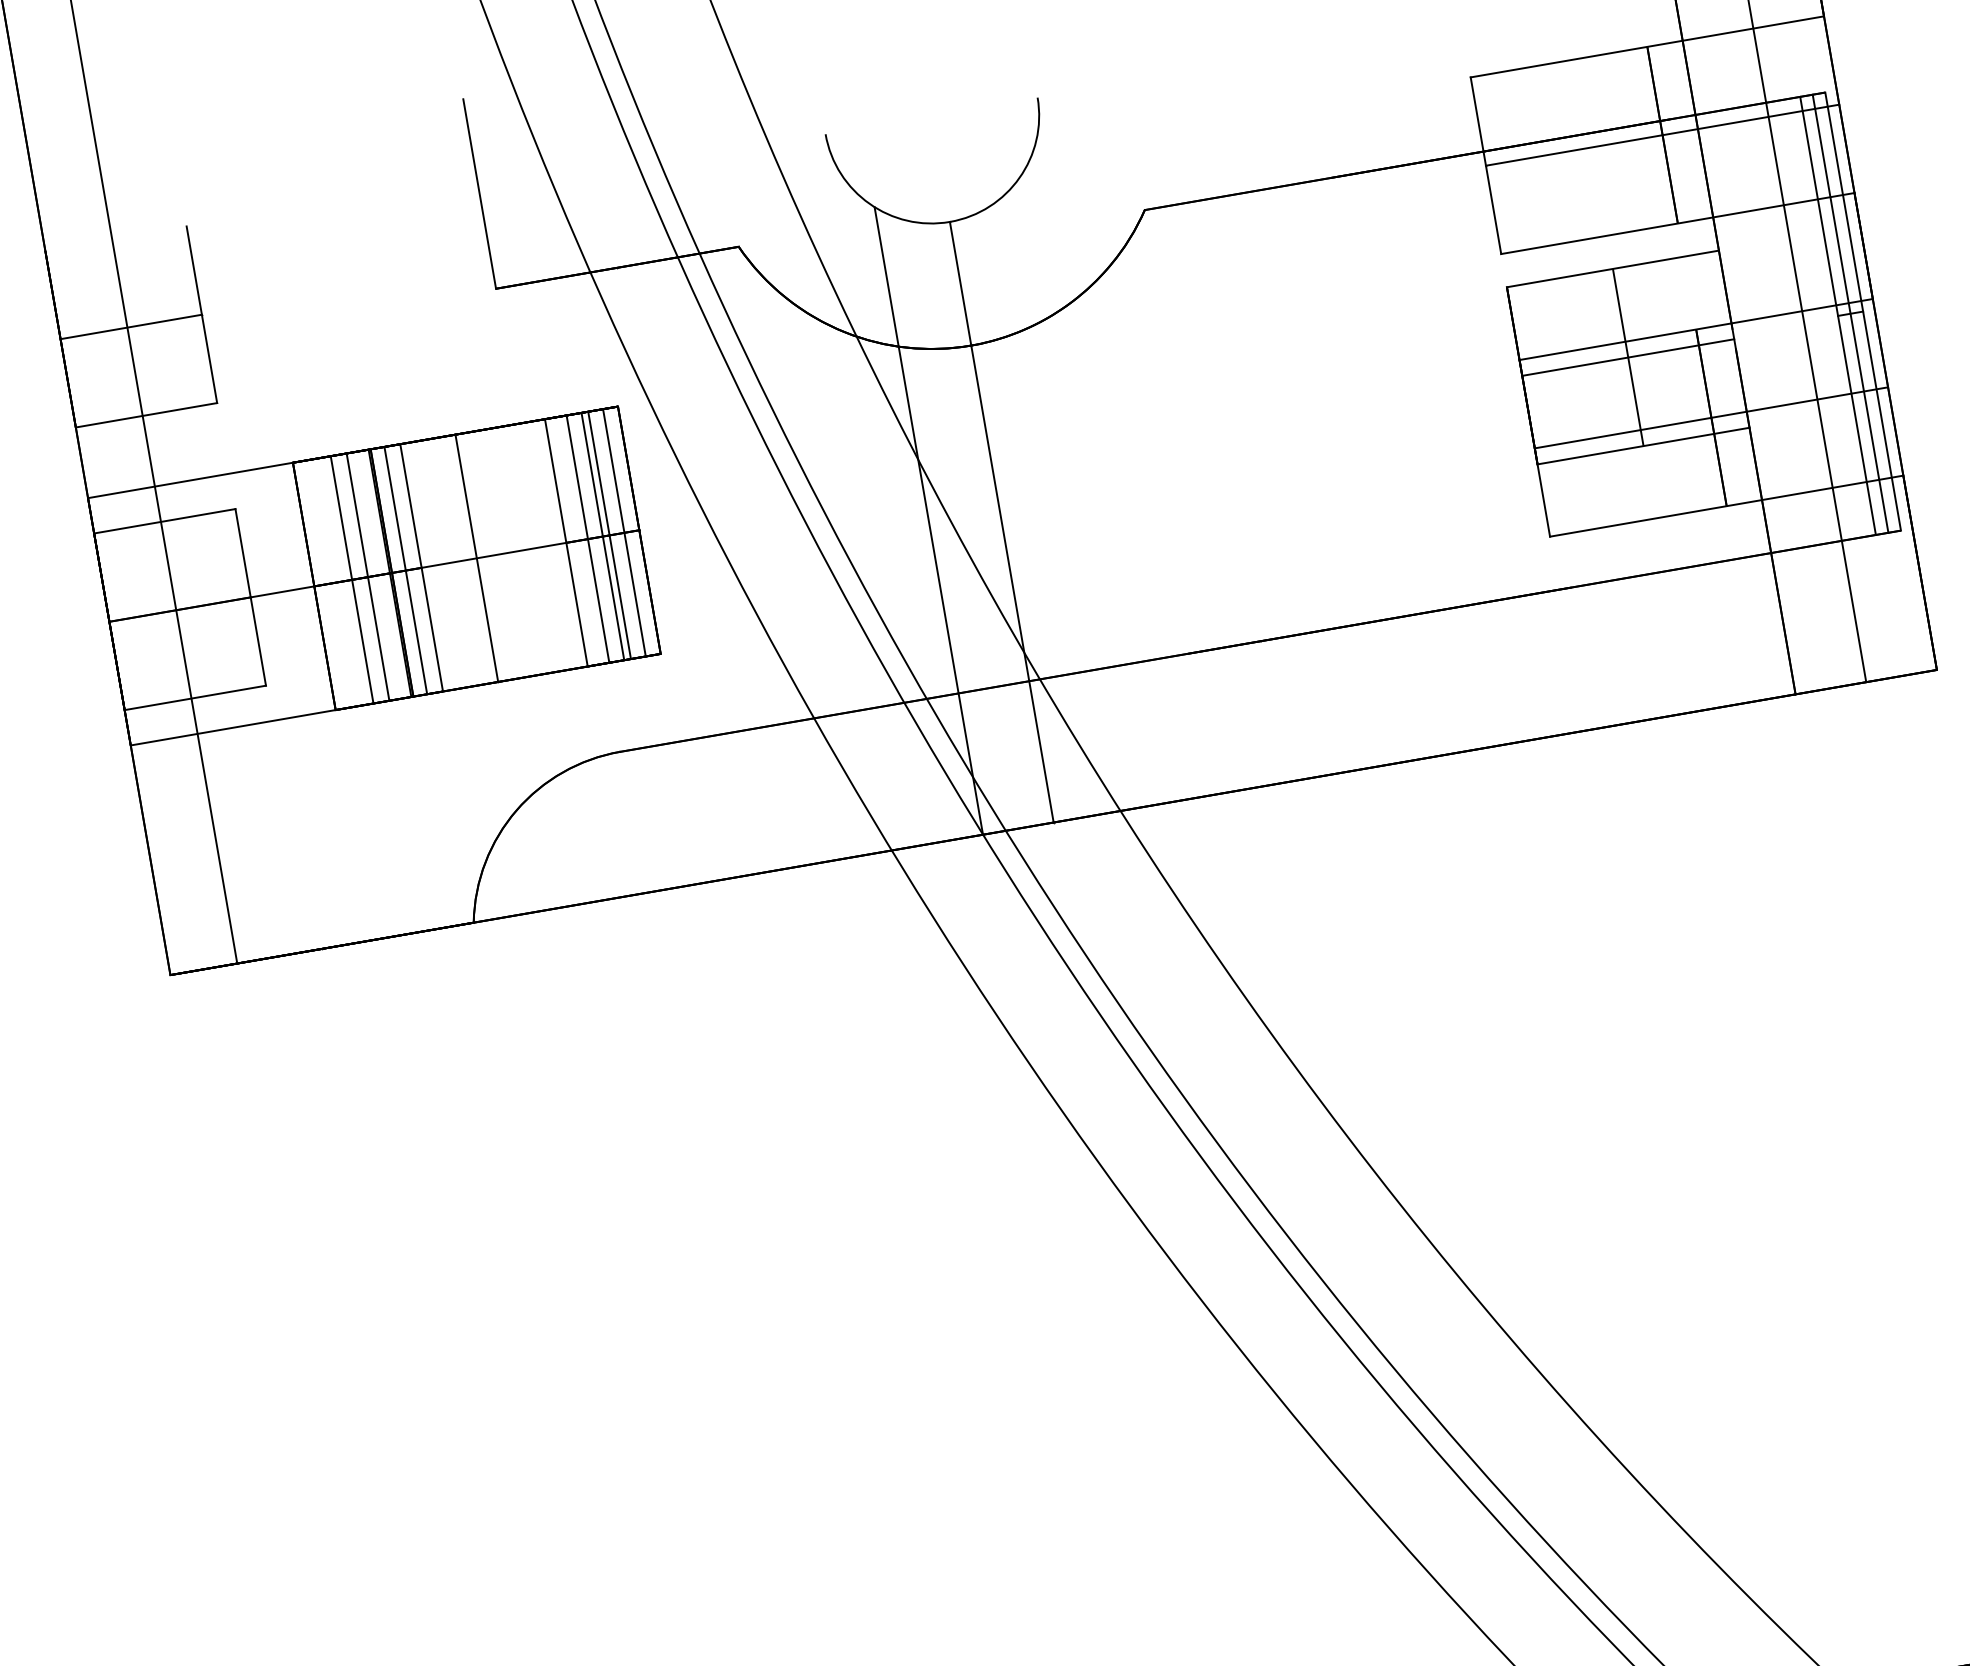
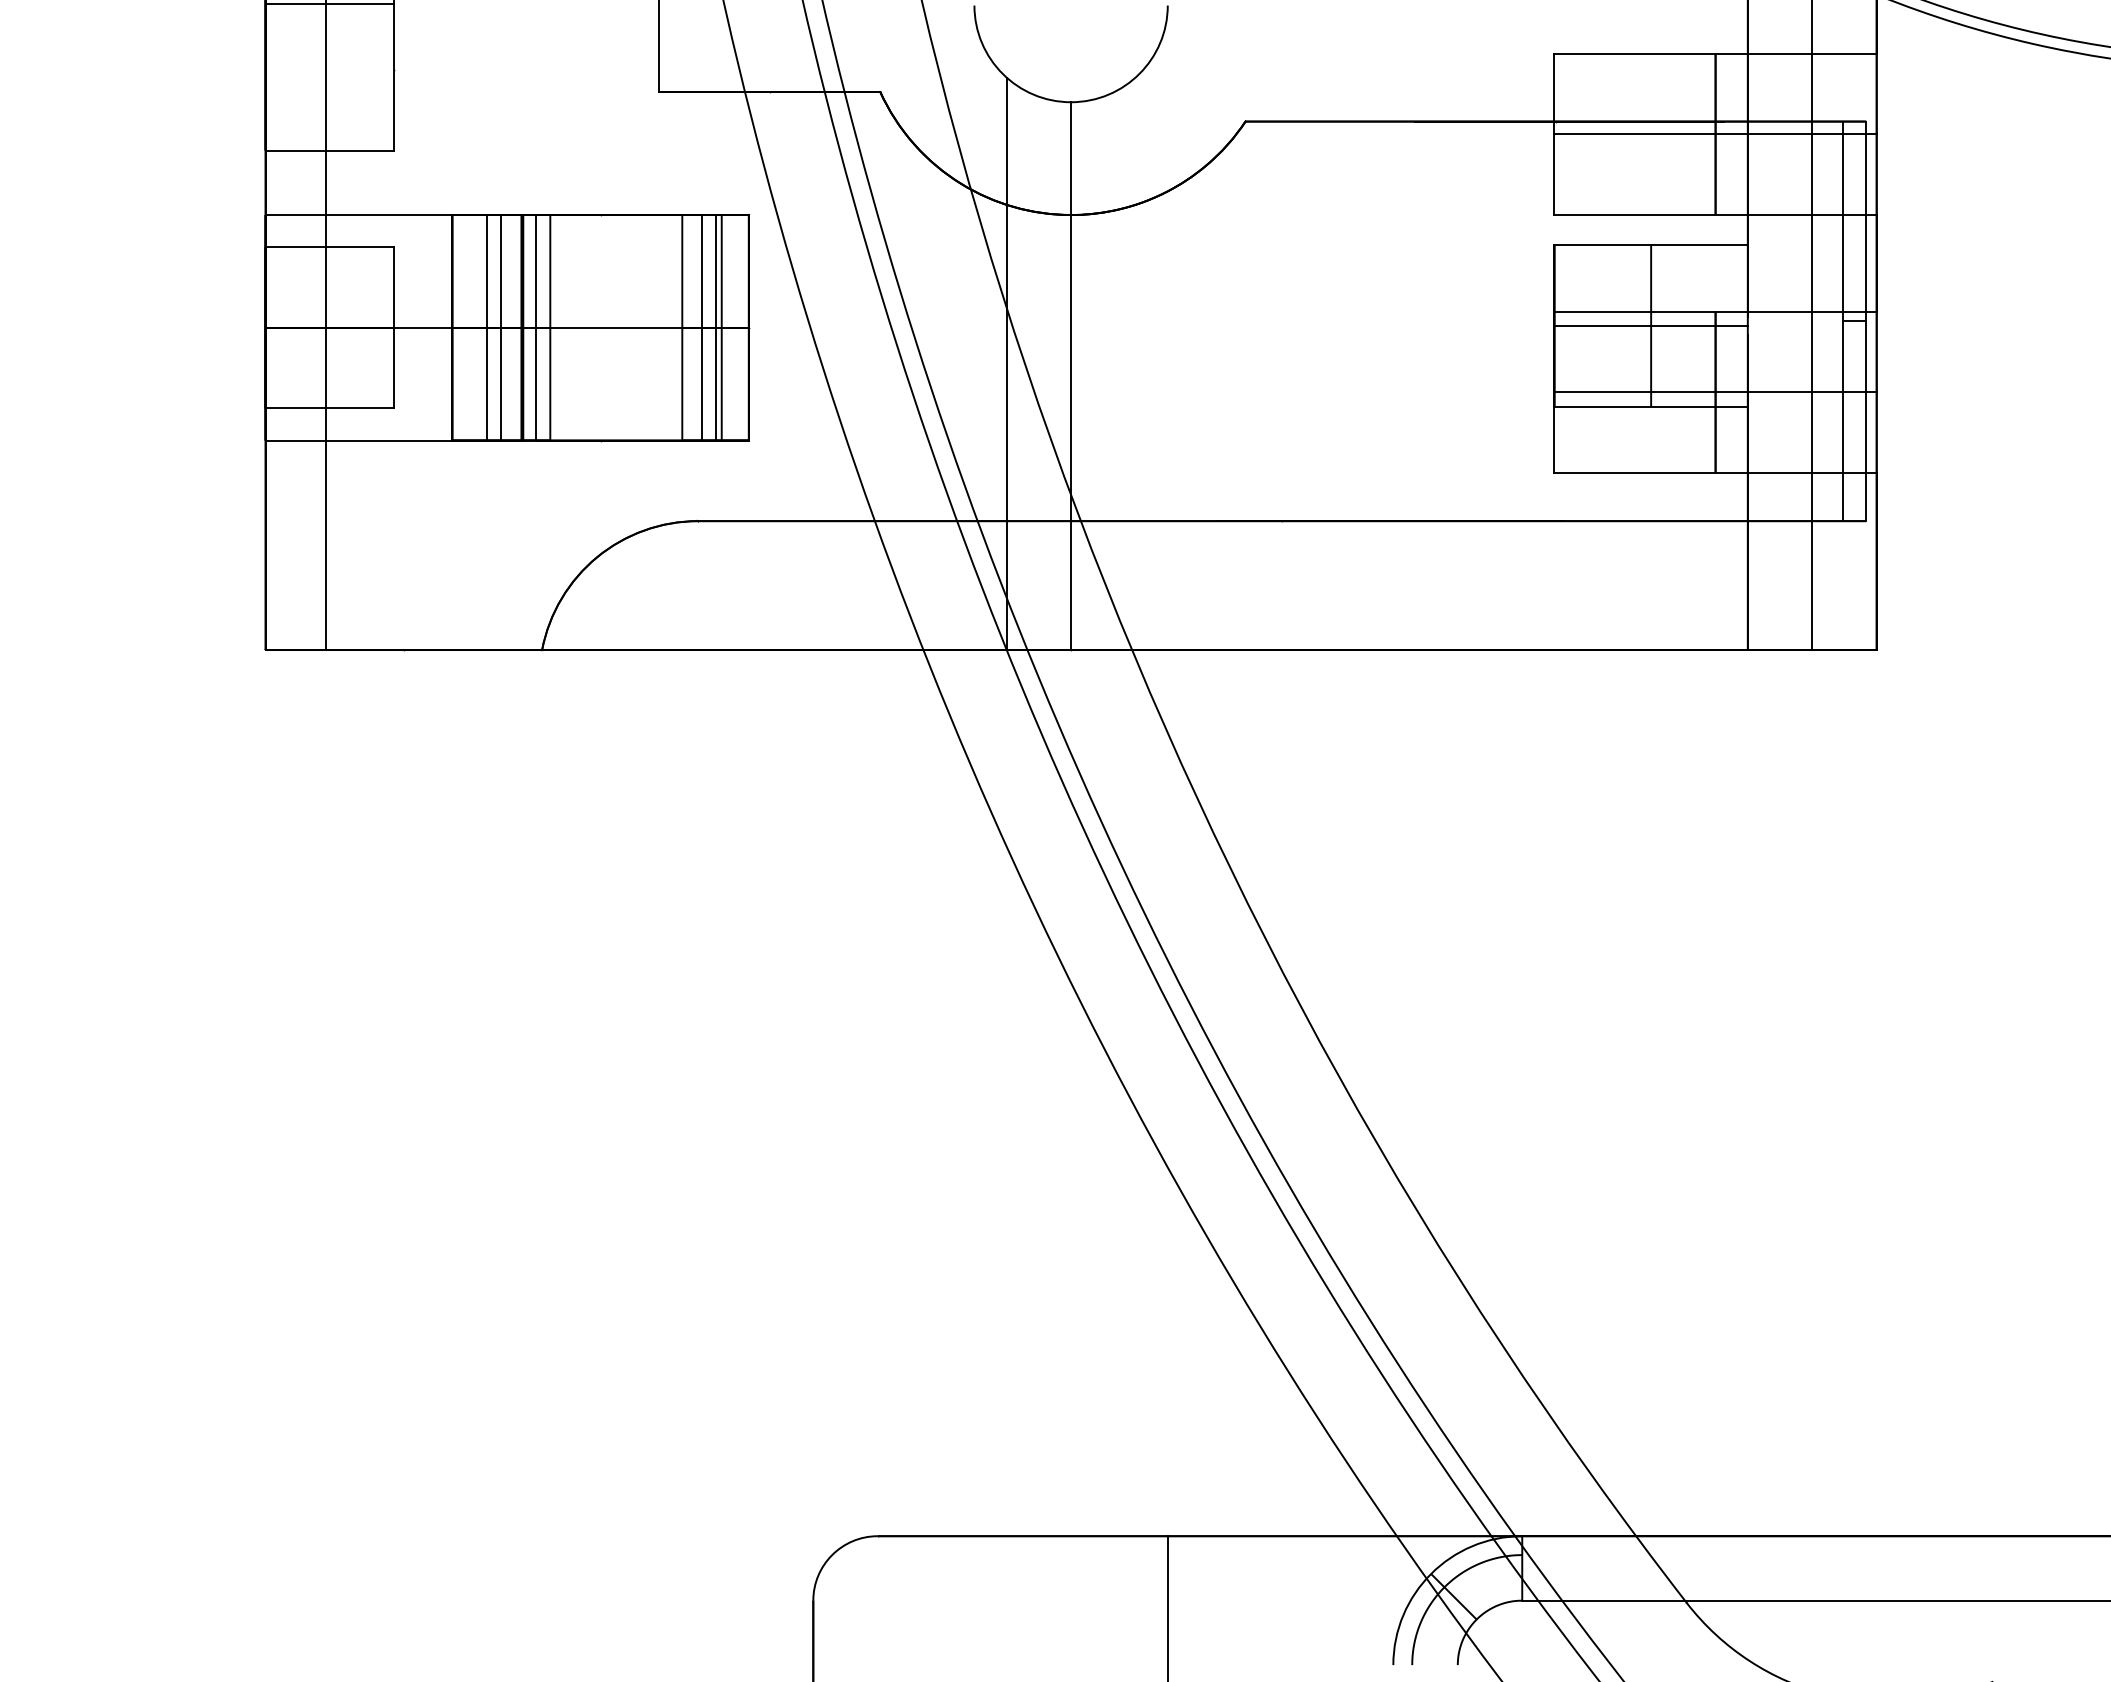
line: (1850, 313) -> (1854, 321), removed
line: (130, 327) -> (329, 4), moved
line: (624, 532) -> (735, 327), removed
line: (476, 558) -> (600, 327), removed

